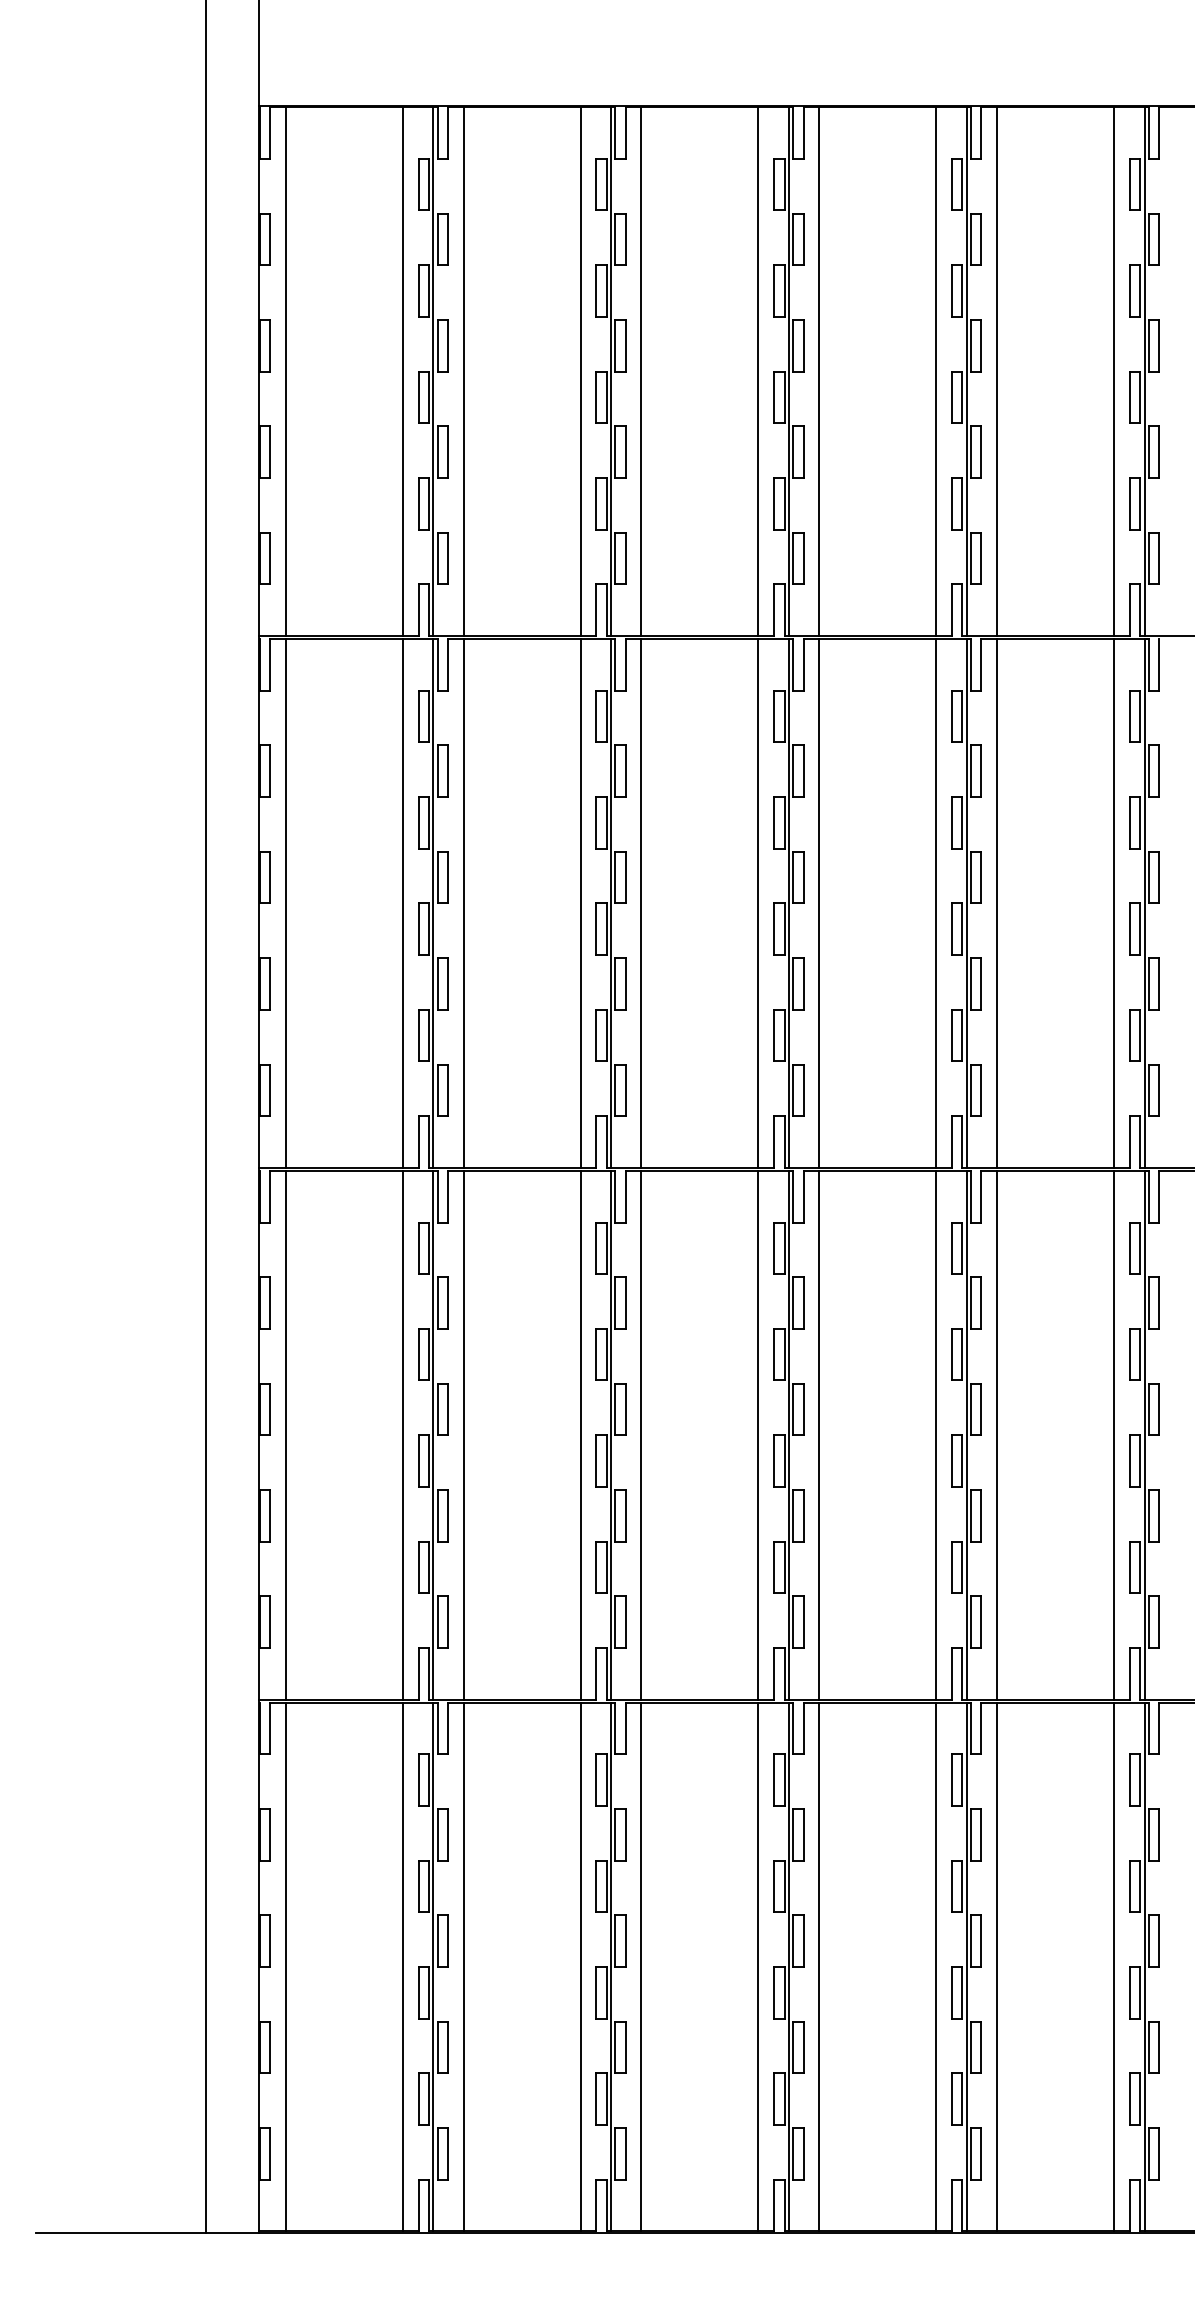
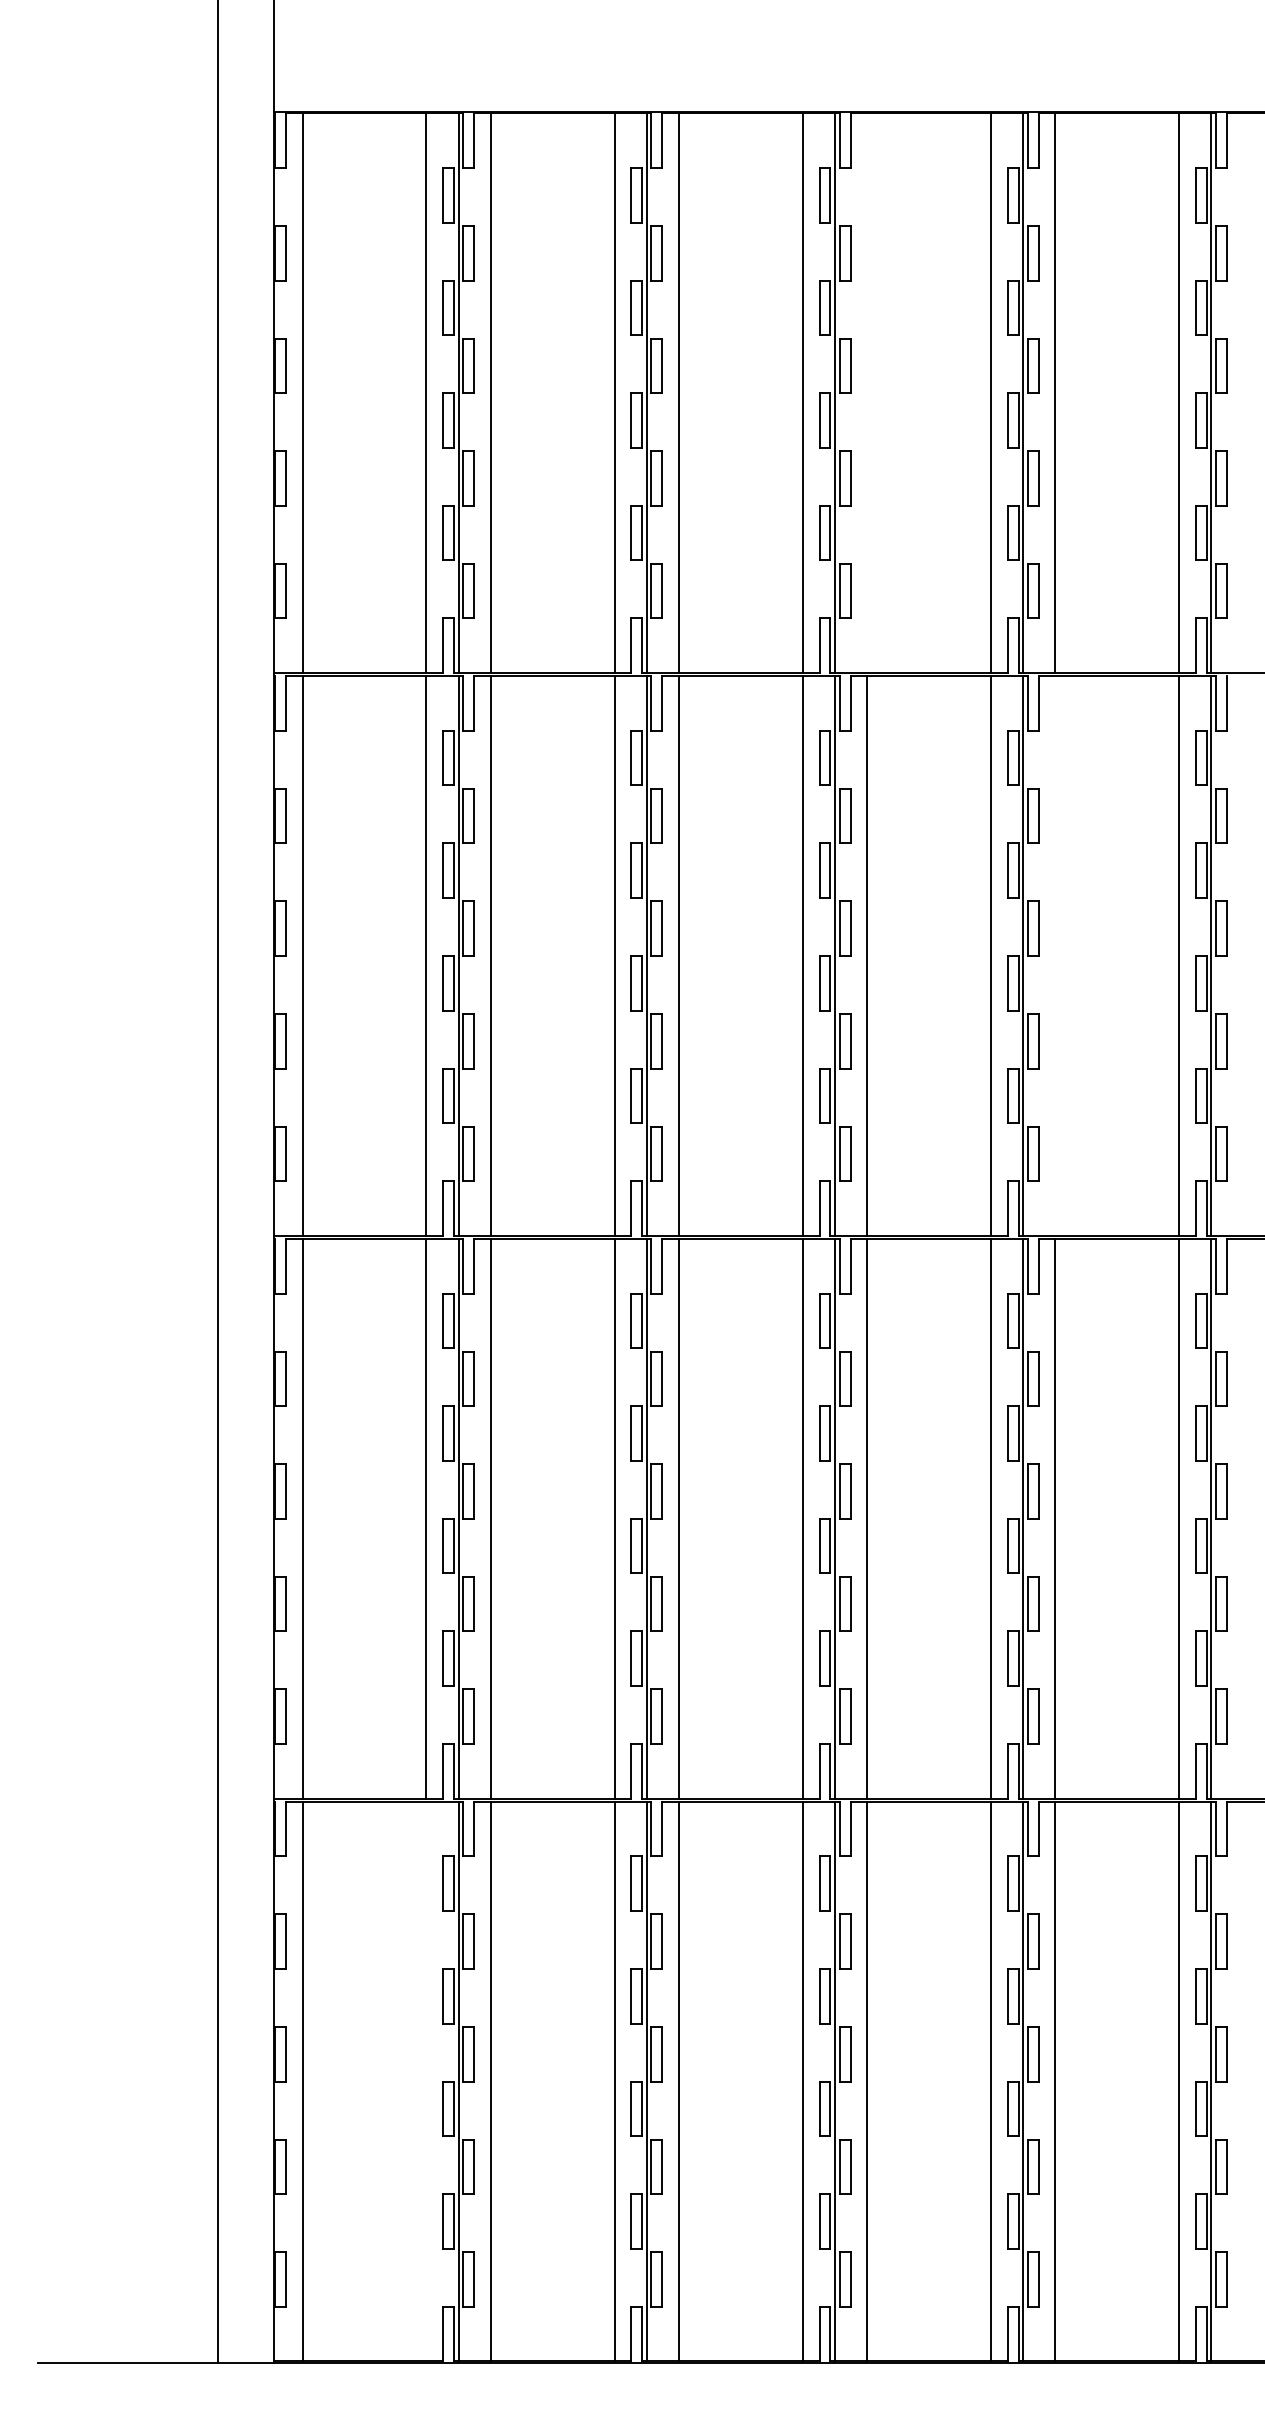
line: (819, 371) -> (867, 393), removed
line: (997, 903) -> (1055, 956), removed
line: (402, 1966) -> (426, 2081), removed

